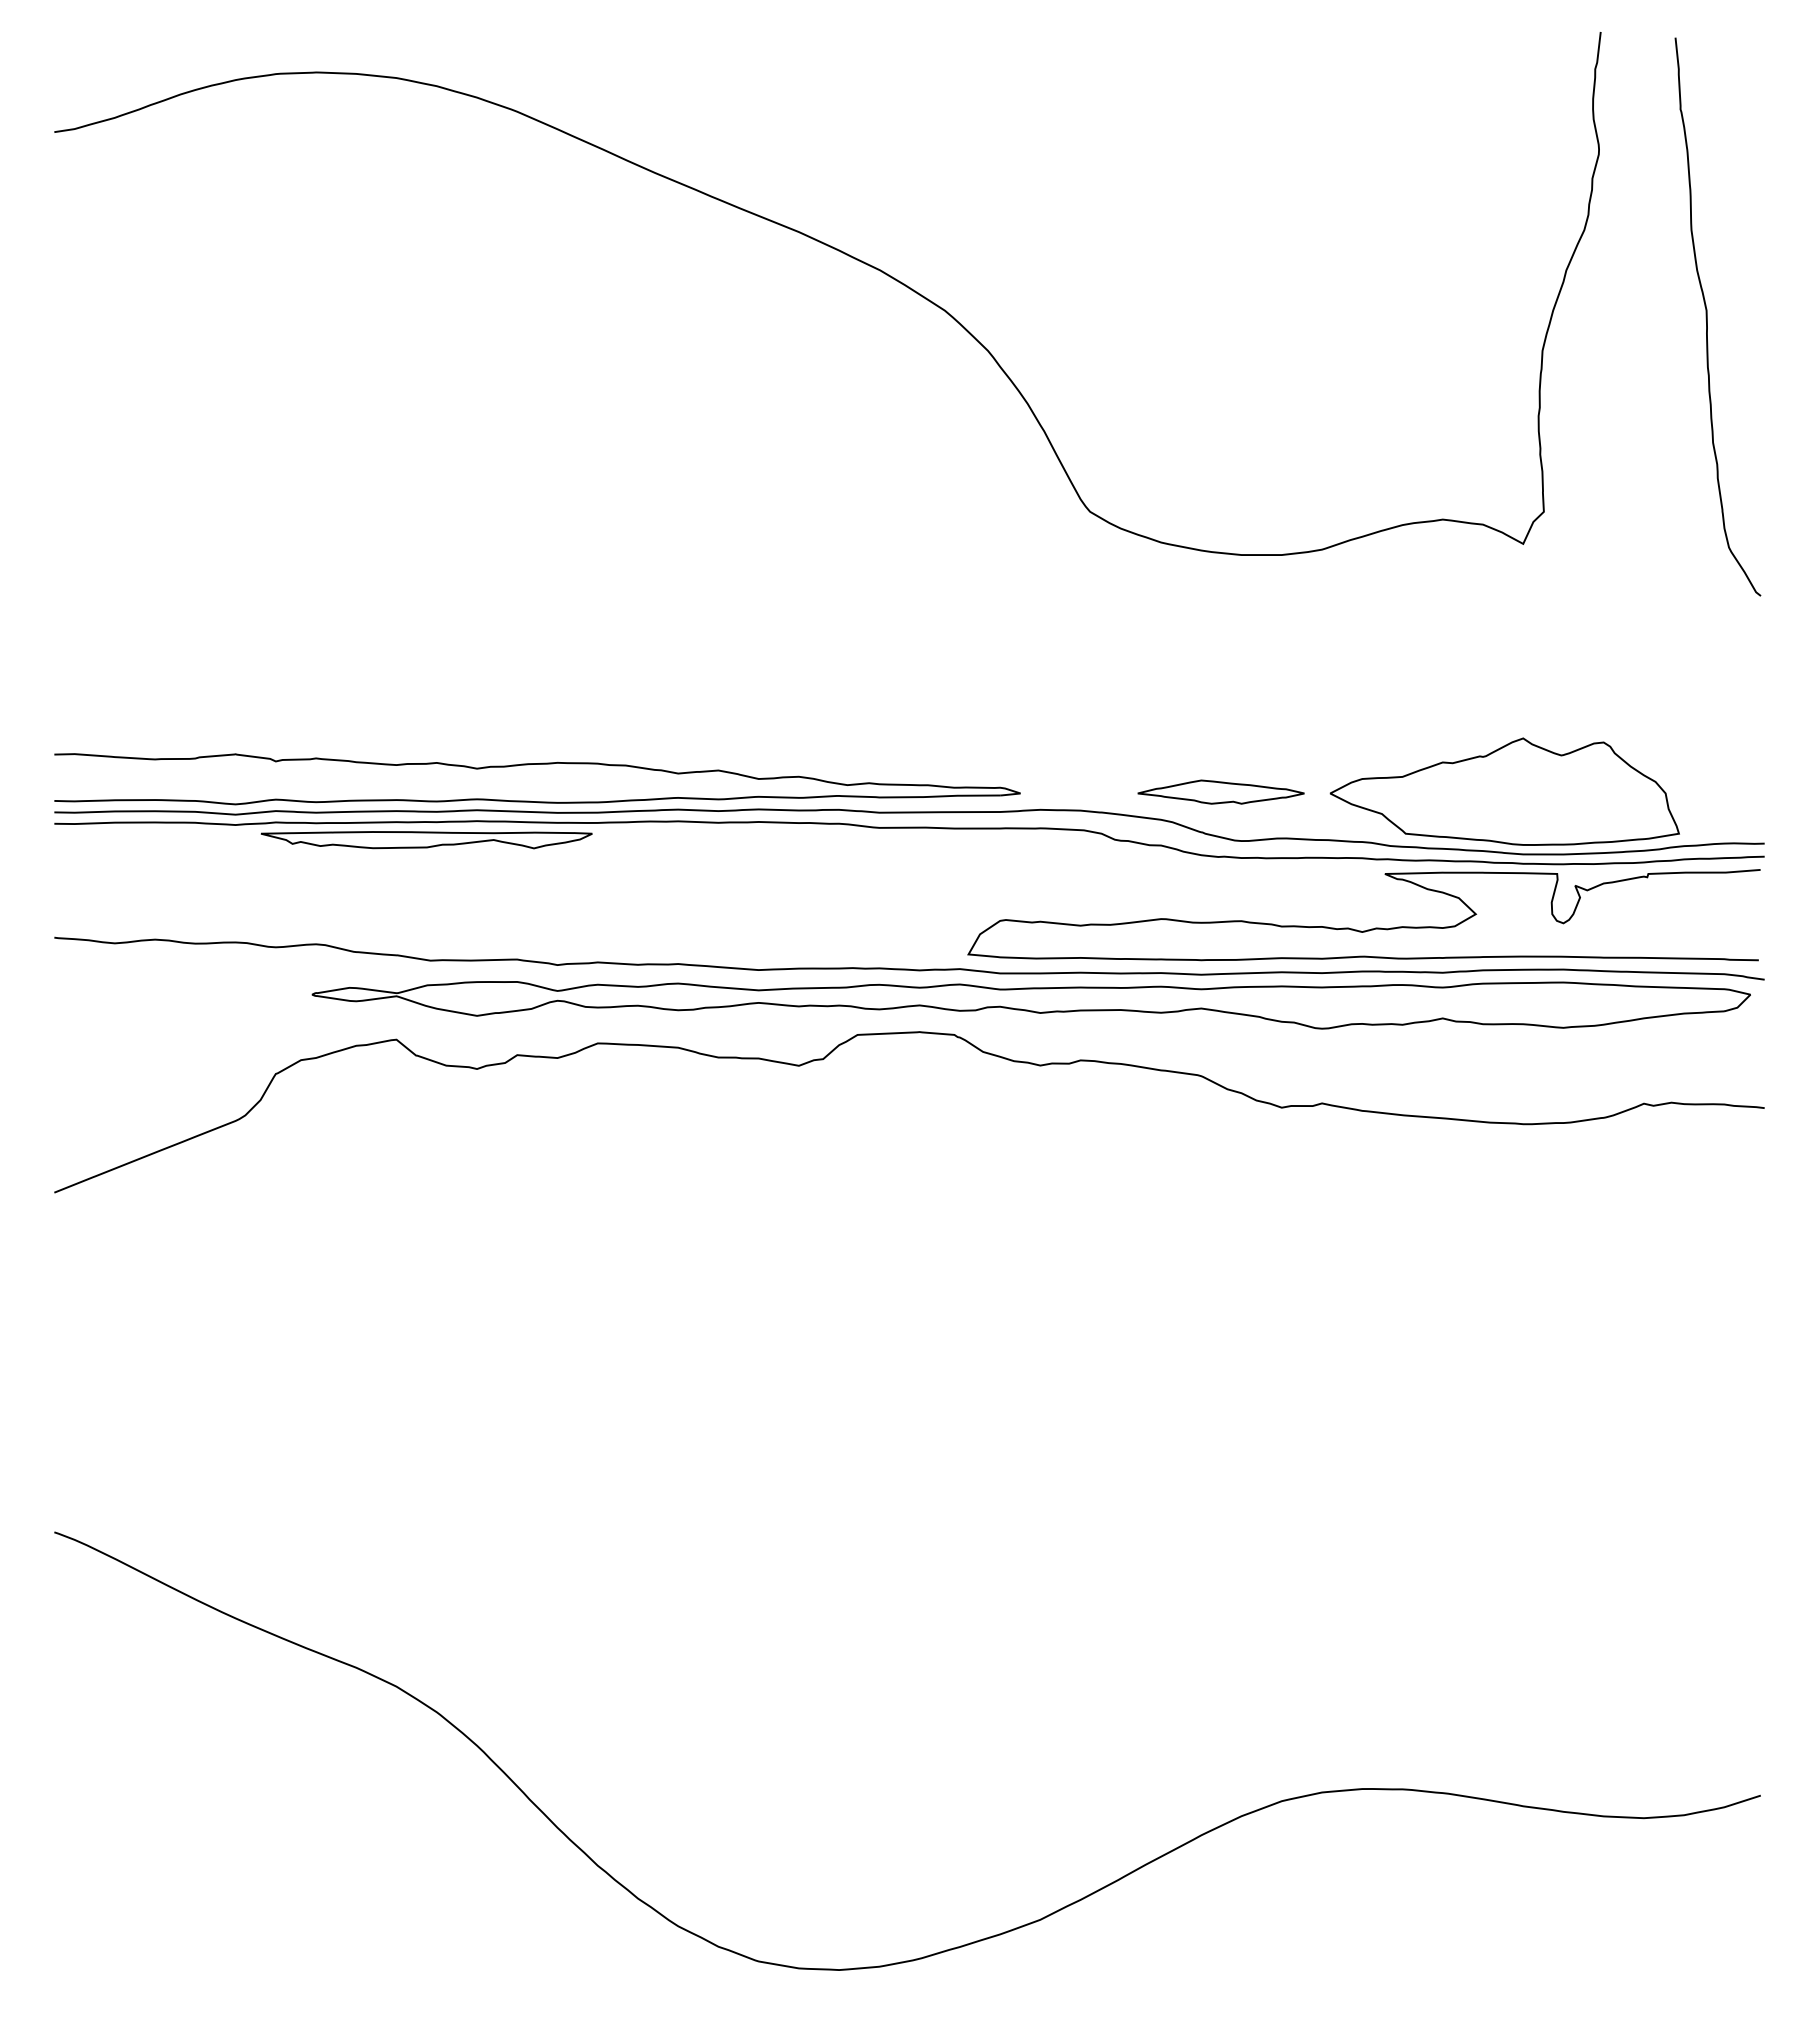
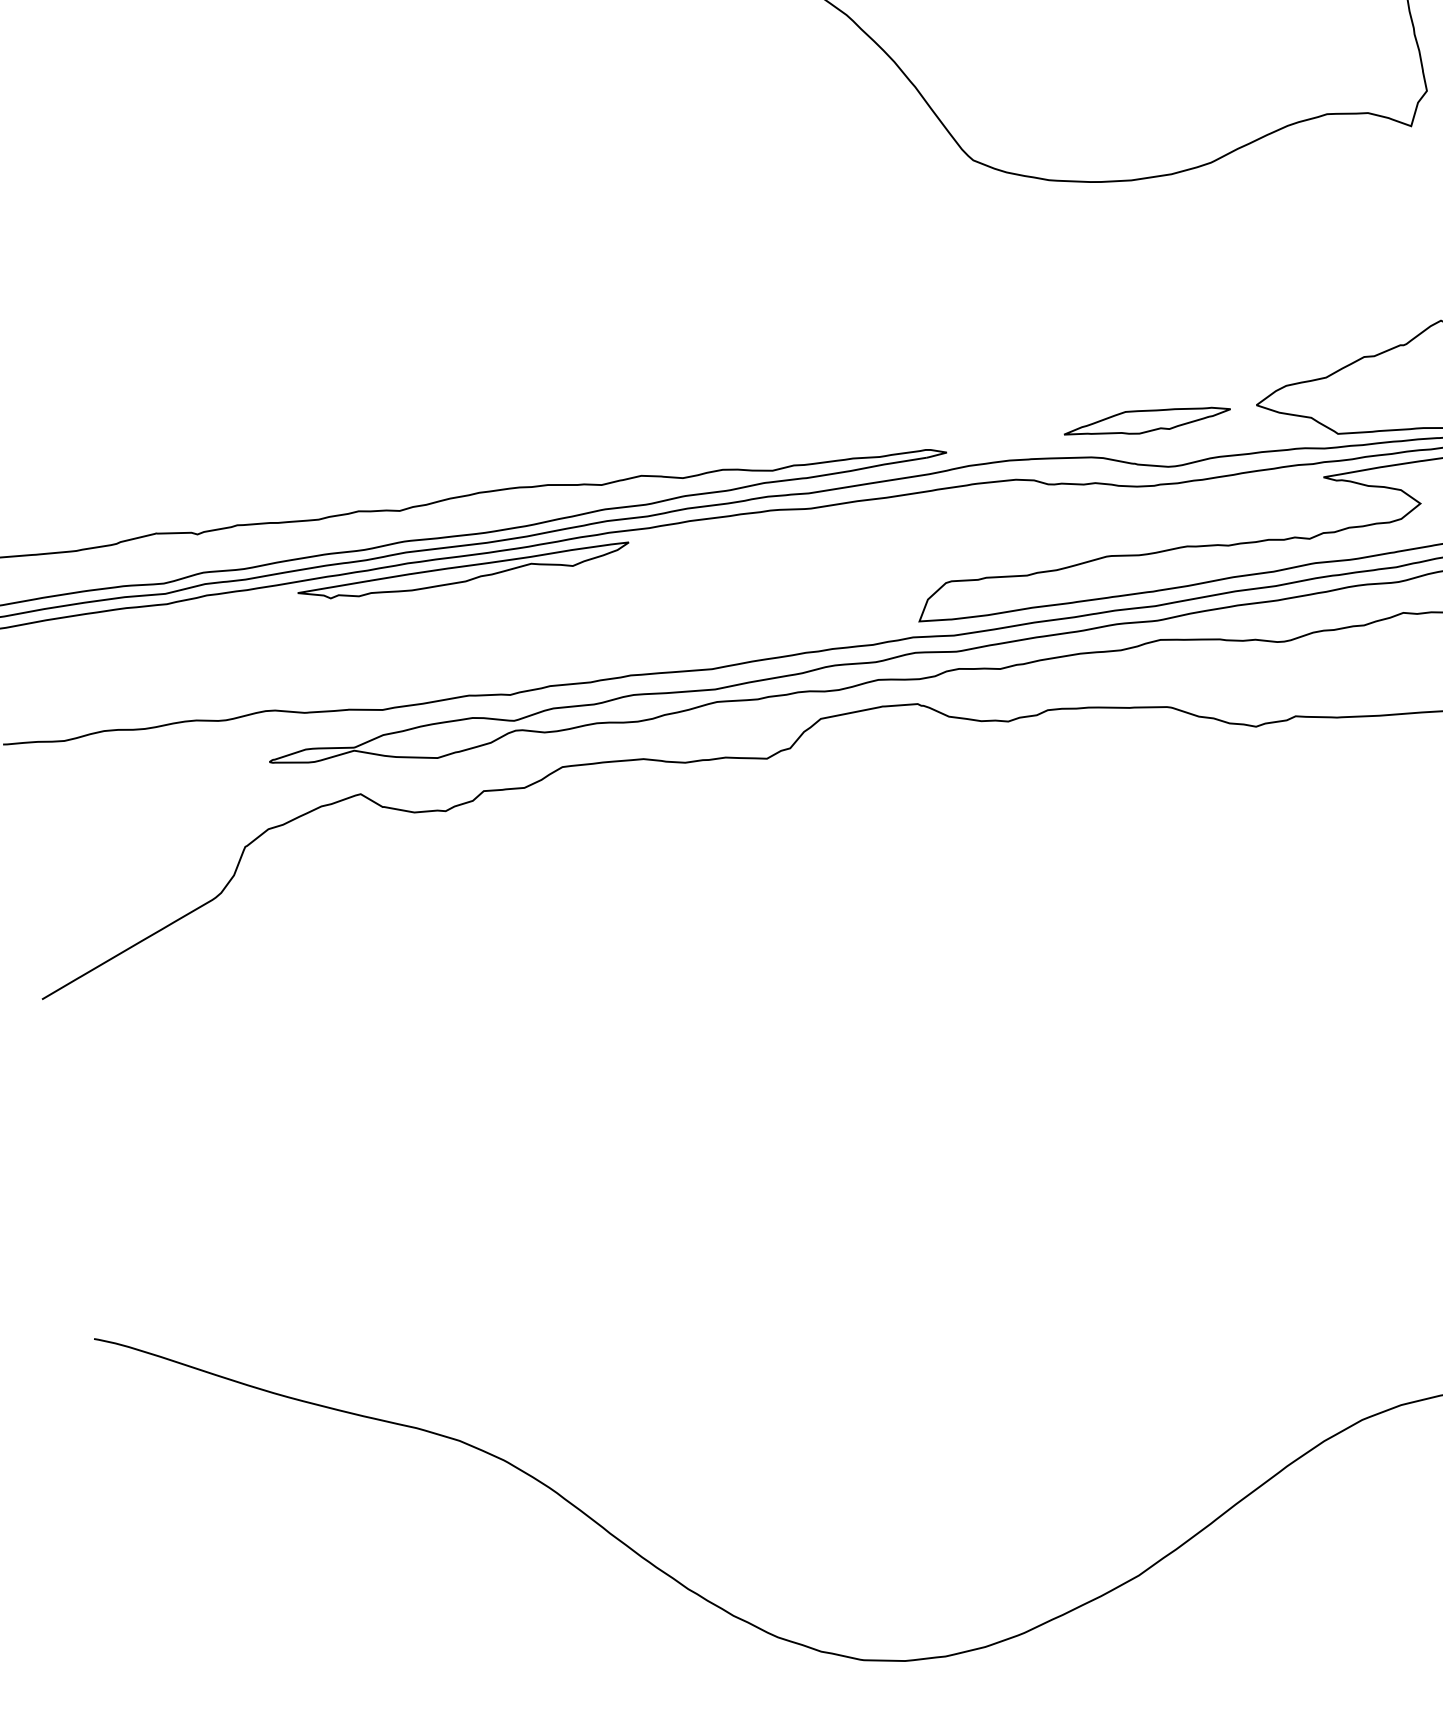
part: (426, 840) -> (464, 574), moved

